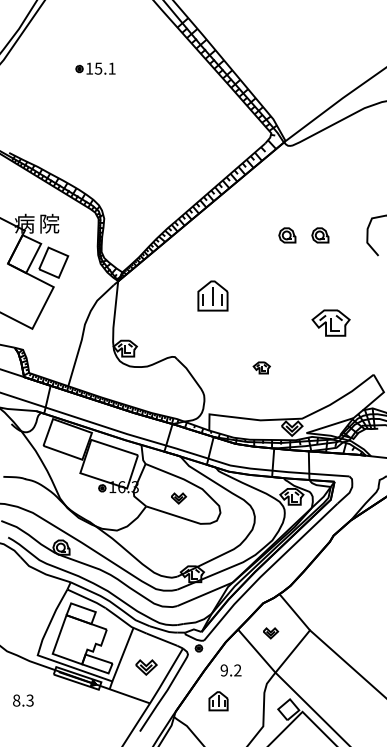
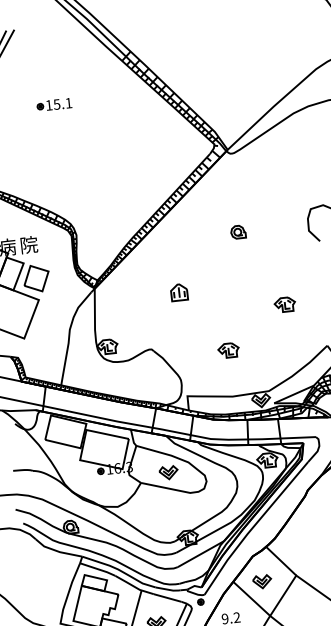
part: (320, 235) -> (267, 229), removed
part: (213, 296) -> (179, 292), size x0.62
part: (330, 323) -> (284, 305), size x0.62
part: (261, 367) -> (228, 350), size x1.43
part: (178, 498) -> (168, 472), size x1.43
part: (270, 633) -> (262, 582), size x1.43

